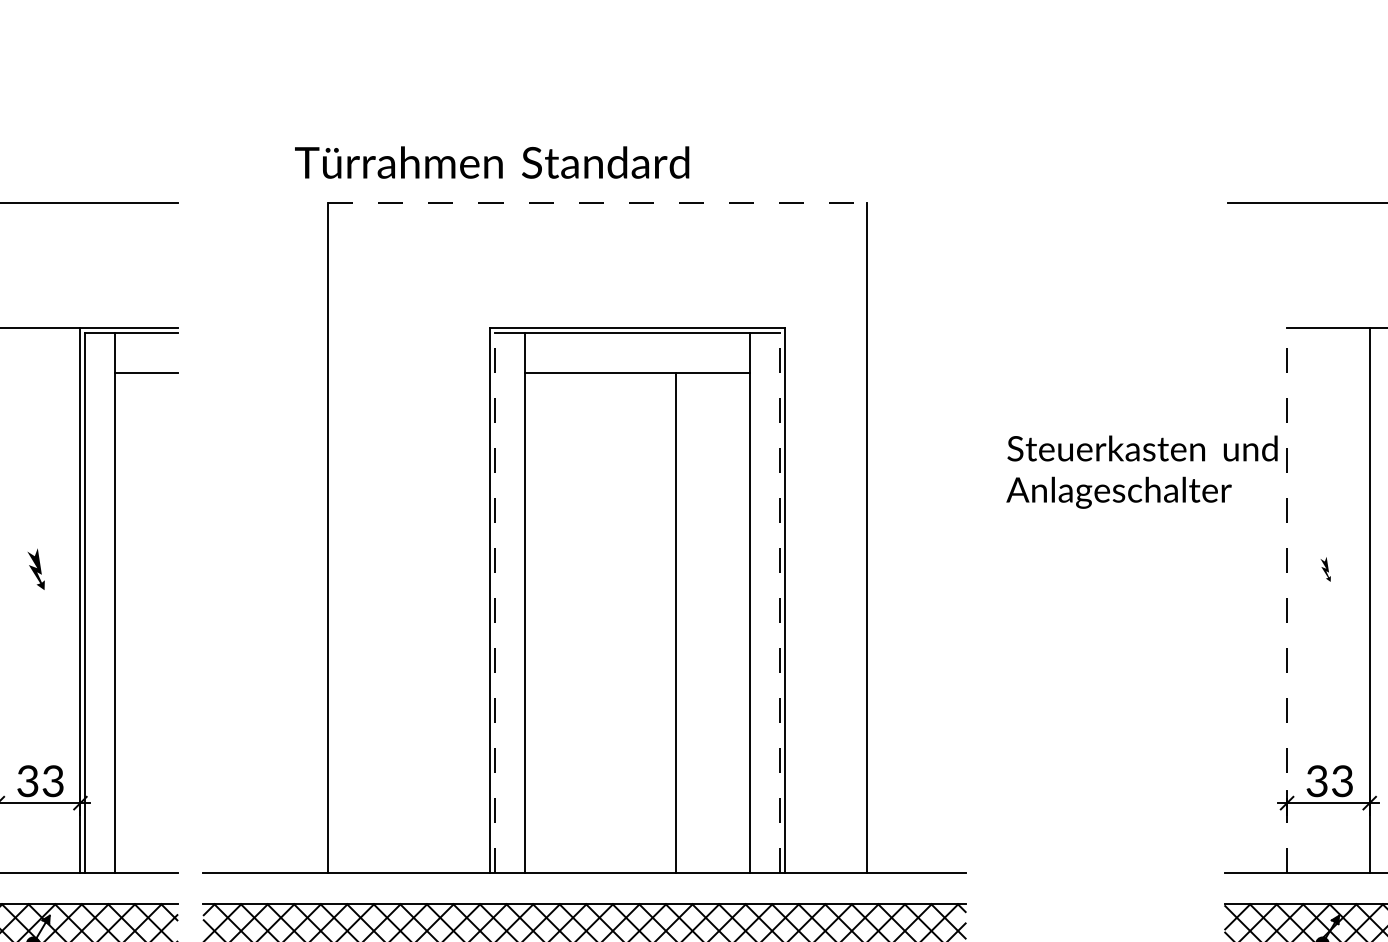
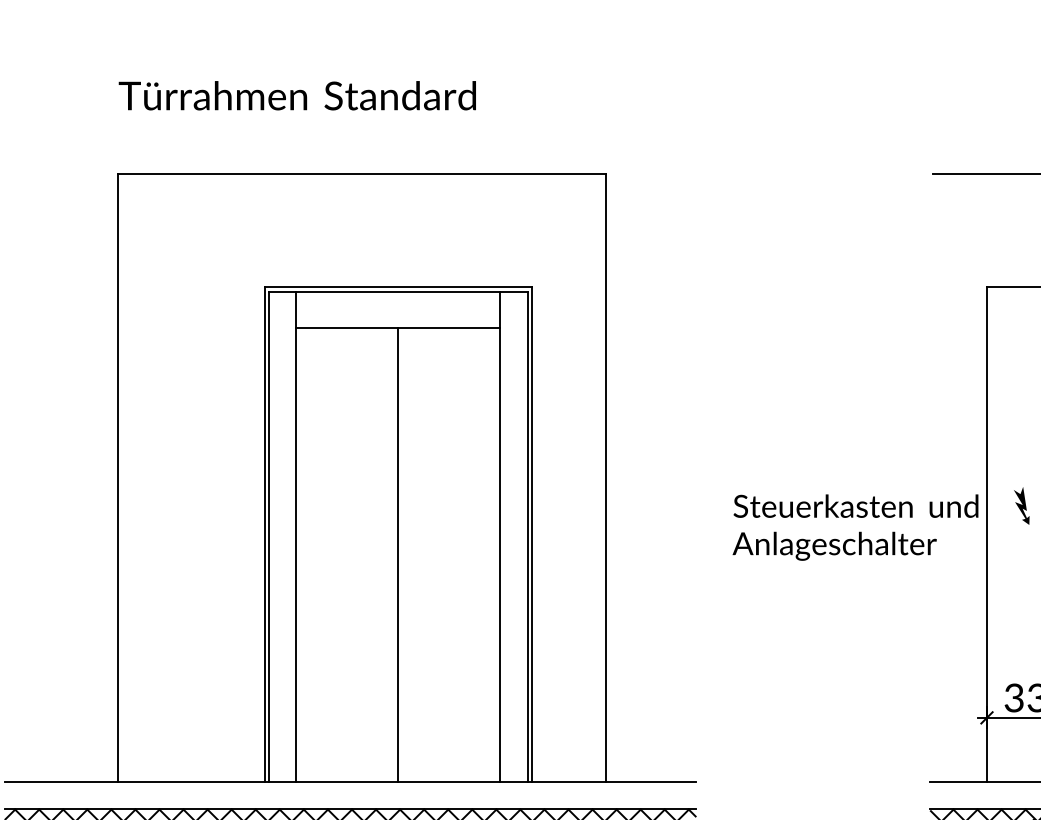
text: (492, 162) -> (297, 95), moved
line: (597, 202) -> (362, 173), dashed -> solid
text: (1141, 471) -> (855, 526), moved
part: (1325, 569) -> (1021, 506), size x1.67
line: (1287, 600) -> (987, 534), dashed -> solid
line: (494, 602) -> (268, 536), dashed -> solid
line: (780, 602) -> (527, 536), dashed -> solid
line: (676, 622) -> (398, 554), moved

